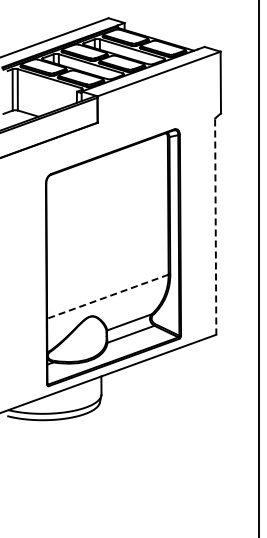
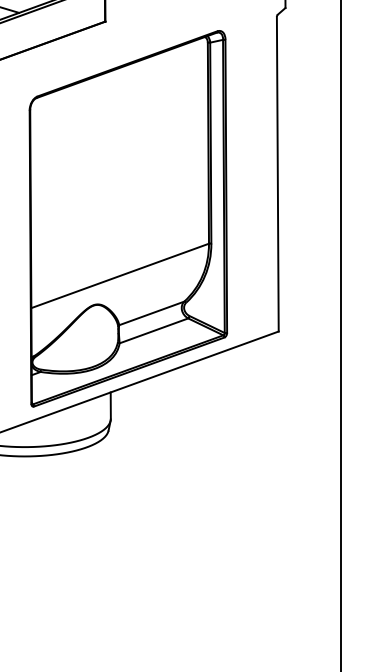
line: (215, 227) -> (277, 174), dashed -> solid
line: (107, 296) -> (119, 275), dashed -> solid

